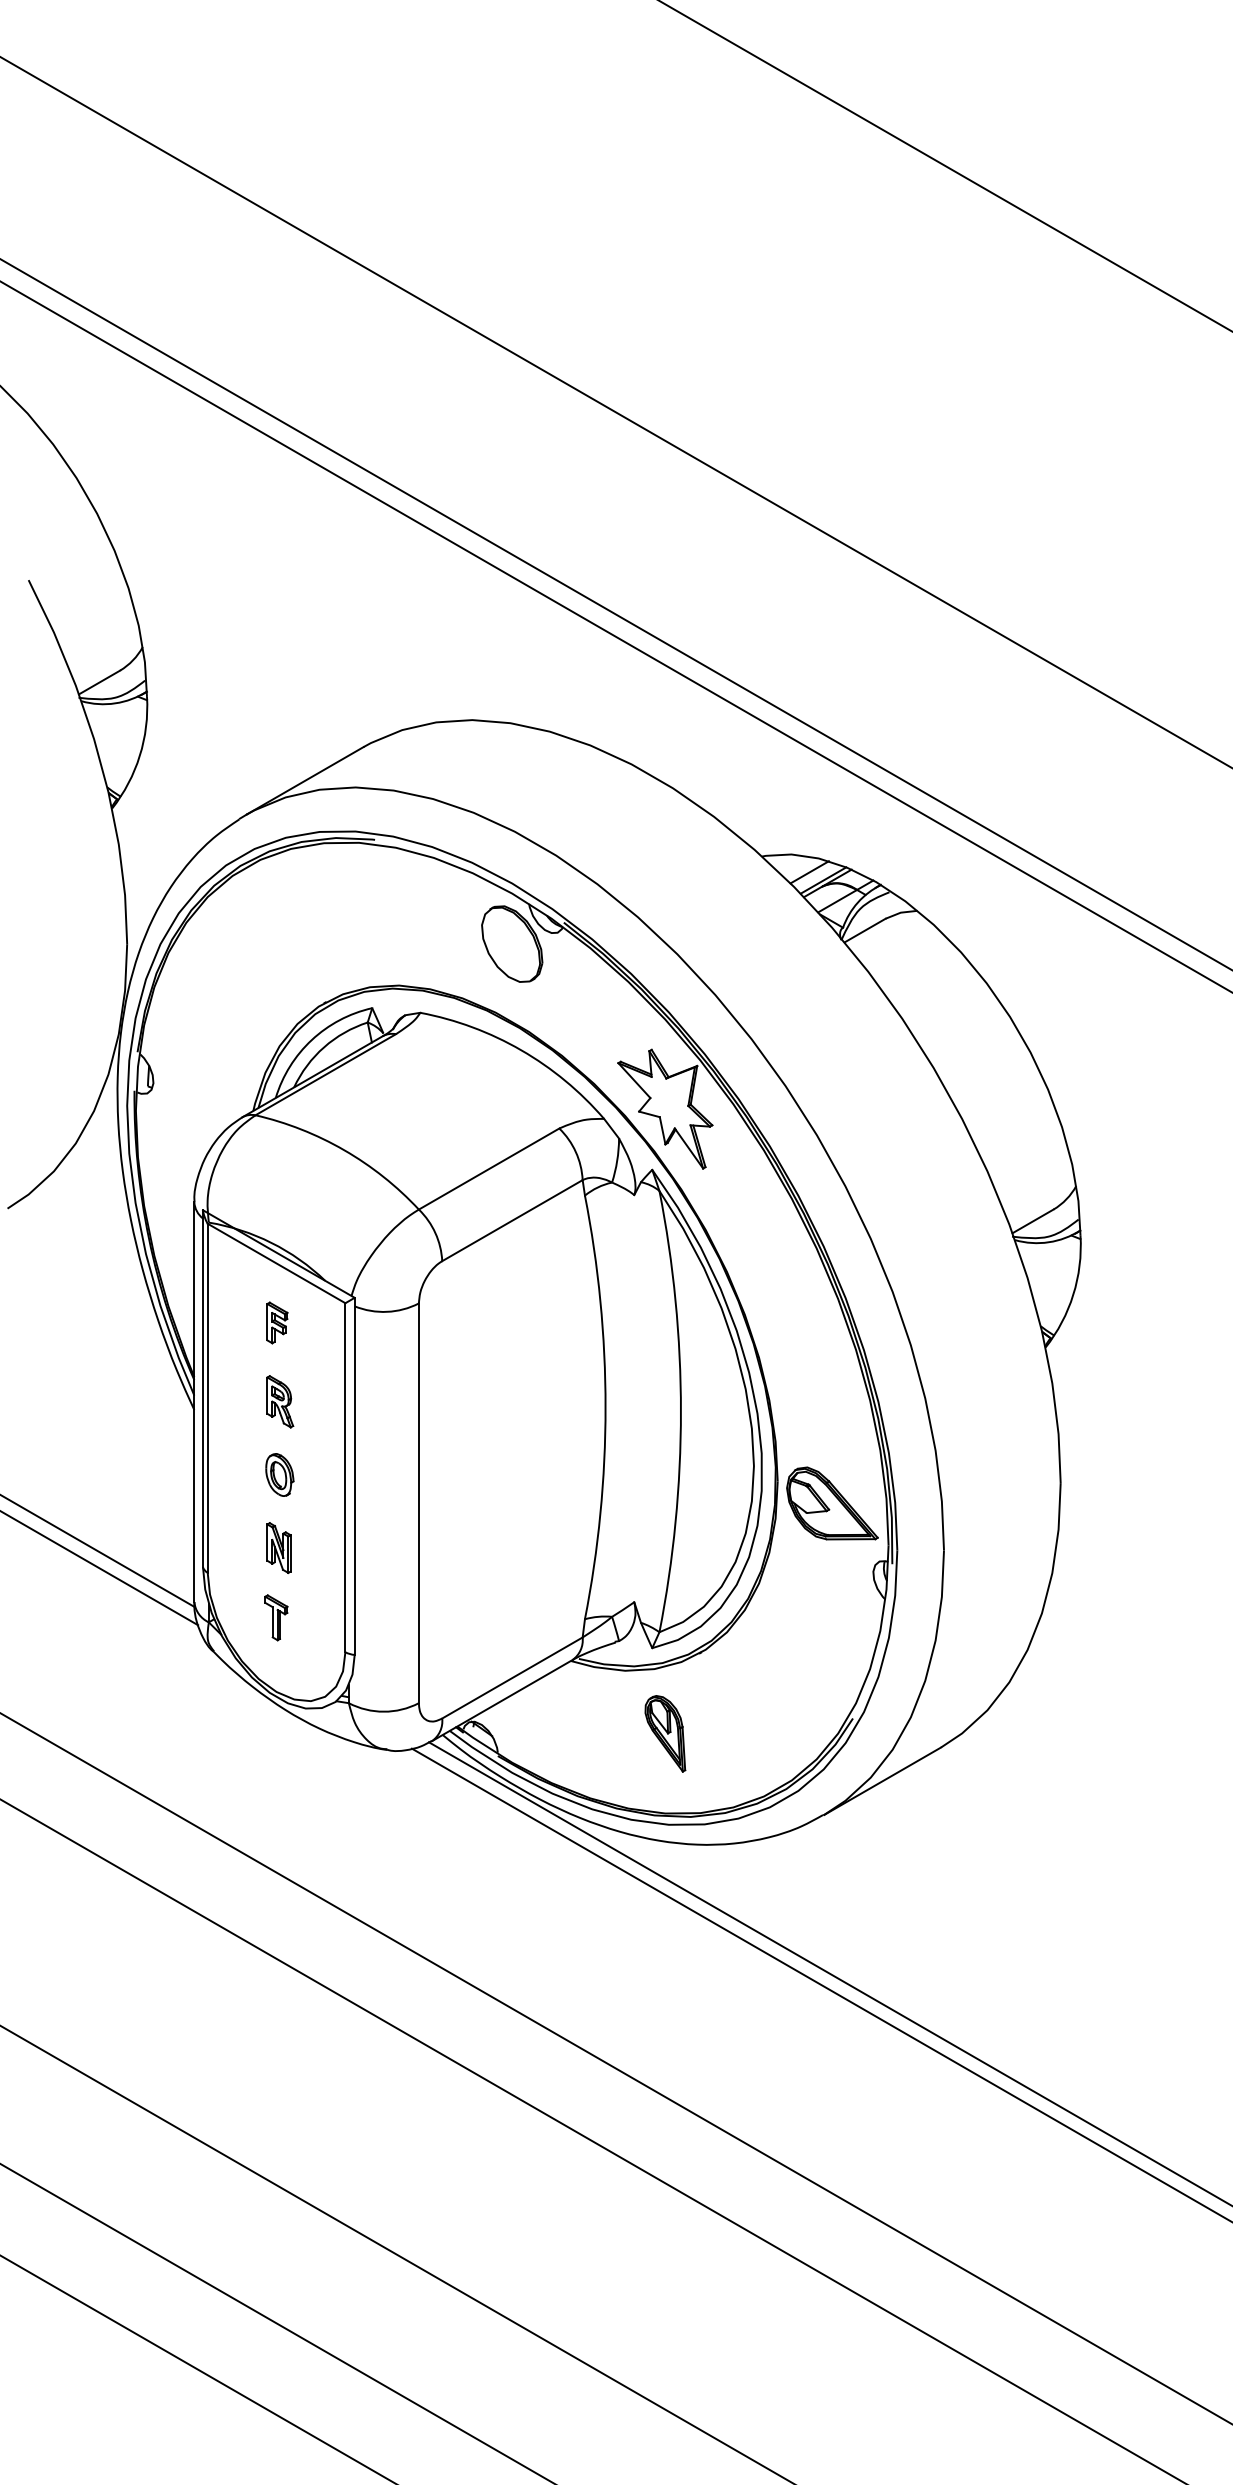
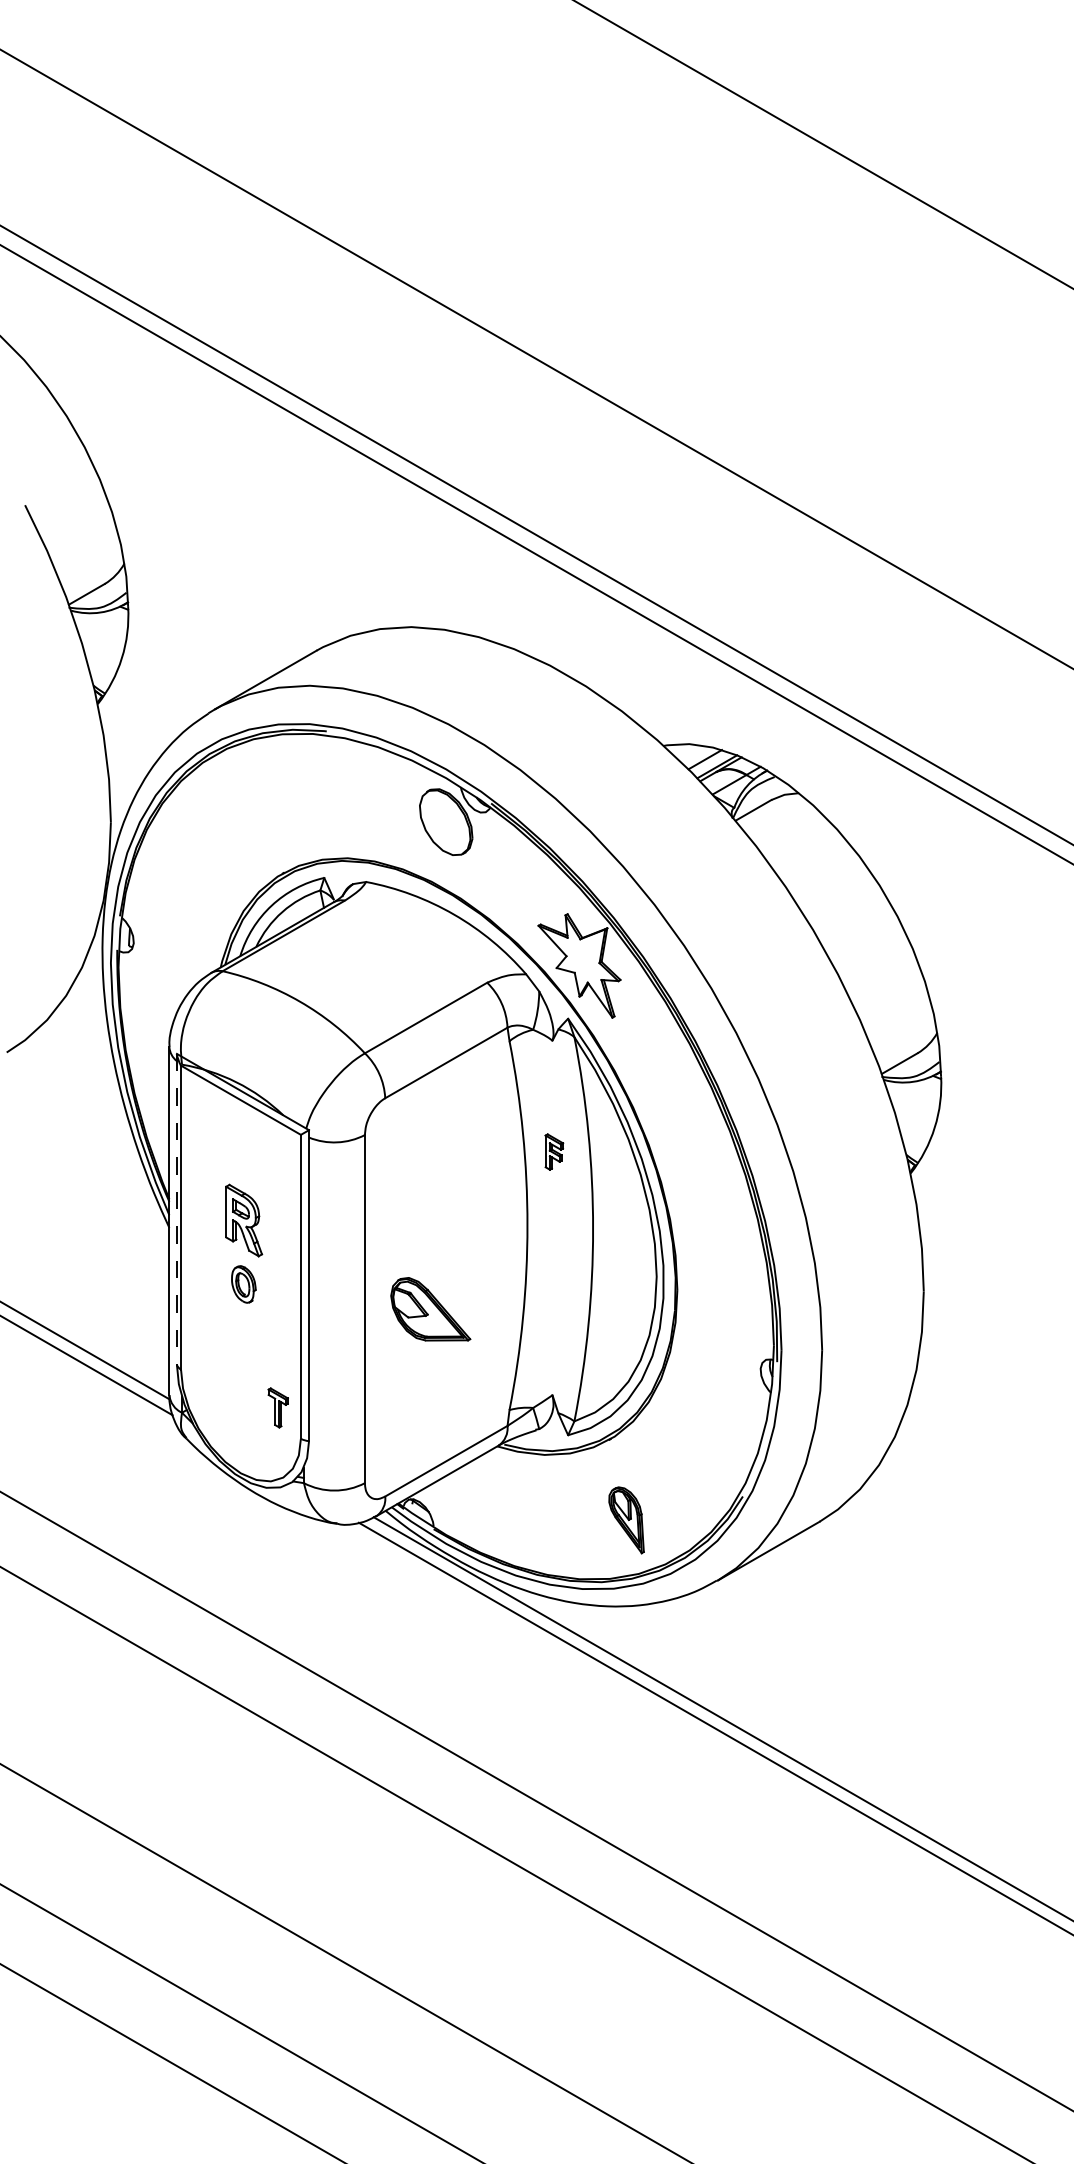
part: (277, 1322) -> (554, 1151), moved
line: (203, 1388) -> (177, 1209), solid -> dashed
part: (280, 1401) -> (244, 1220), size x1.6
part: (832, 1503) -> (430, 1309), moved
part: (278, 1547) -> (242, 1347), removed
part: (276, 1617) -> (278, 1407), moved
part: (665, 1733) -> (626, 1520), moved

